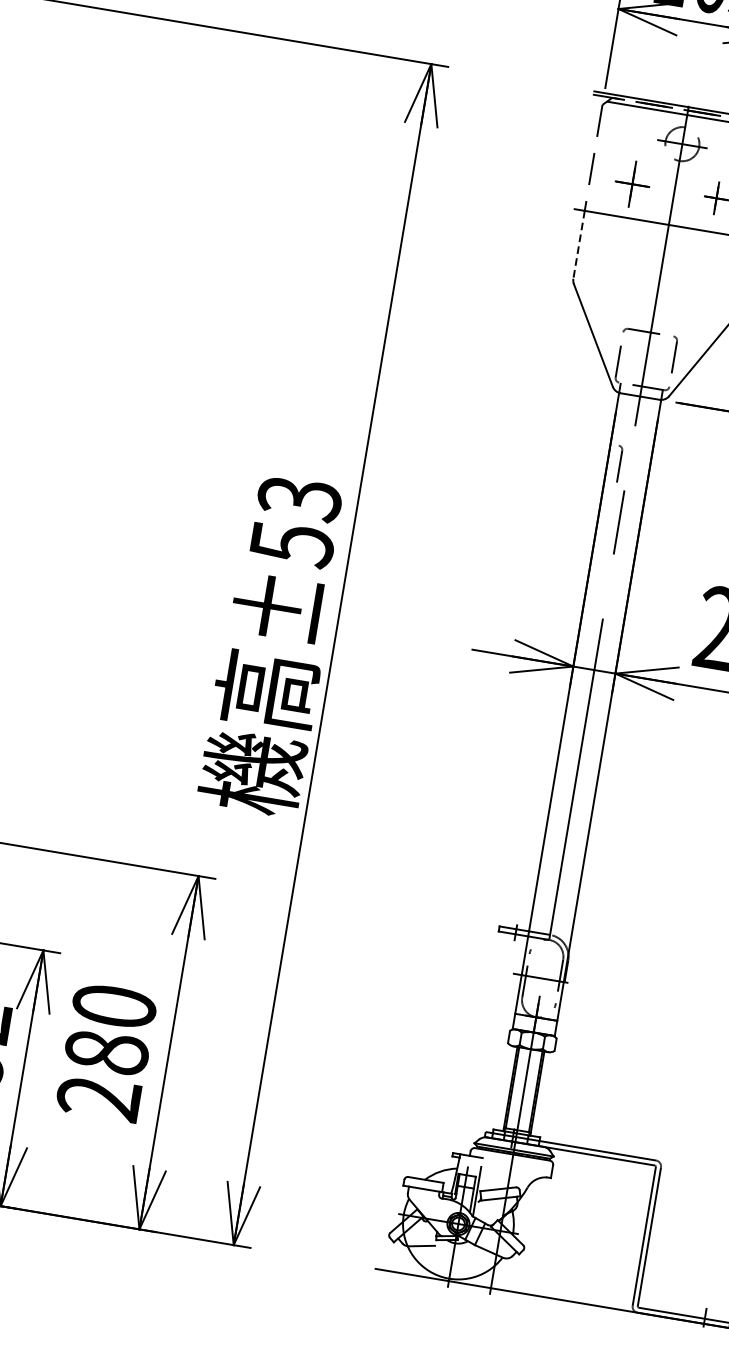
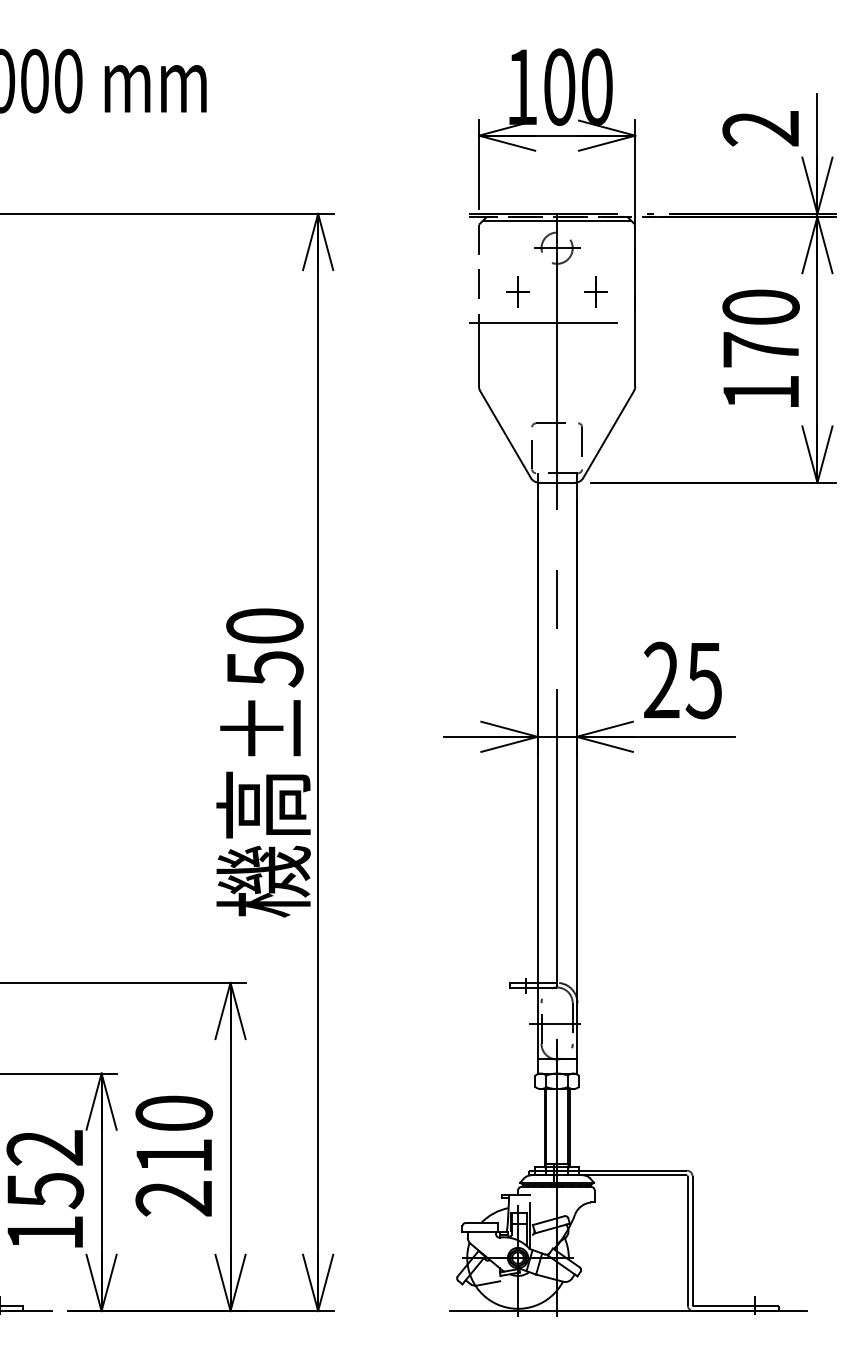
part: (631, 183) -> (517, 291), size x0.71
line: (578, 244) -> (478, 354), dashed -> solid
part: (618, 463) -> (547, 546), removed
text: (299, 498) -> (264, 626), ±53 -> ±50
text: (107, 1051) -> (174, 1155), 280 -> 210

